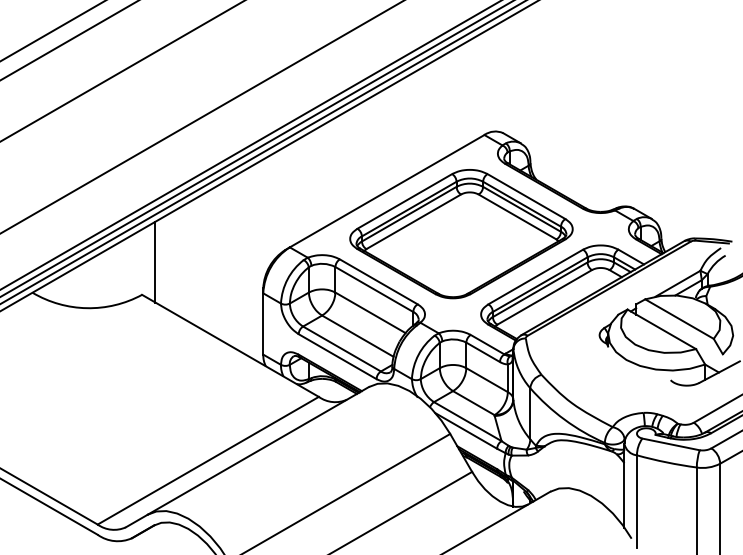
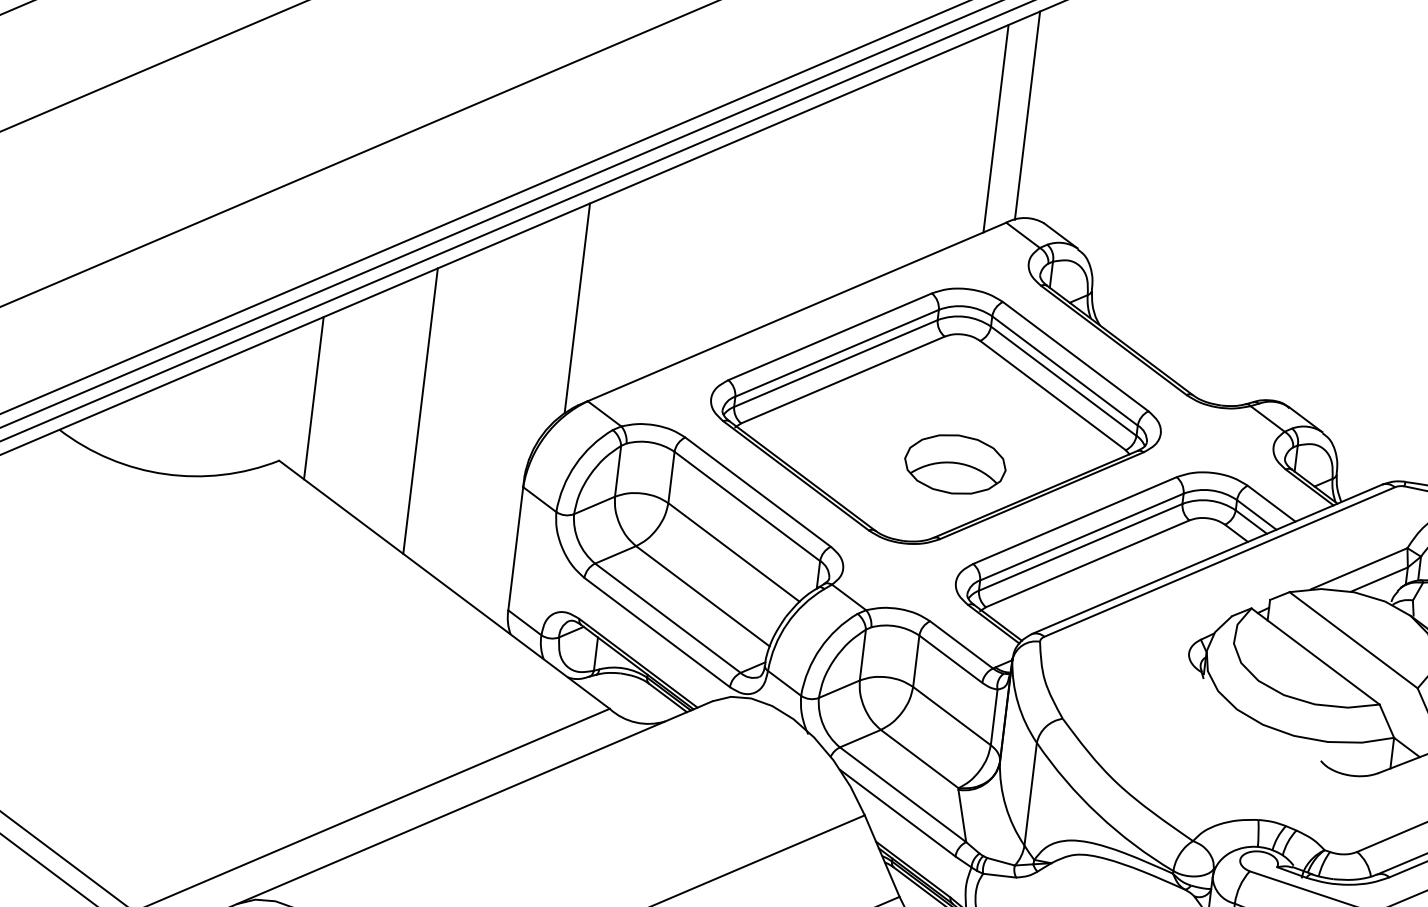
line: (488, 81) -> (1027, 116), added
line: (473, 89) -> (995, 128), added
line: (279, 202) -> (577, 308), added
part: (473, 256) -> (954, 464), added
line: (208, 262) -> (420, 411), added

